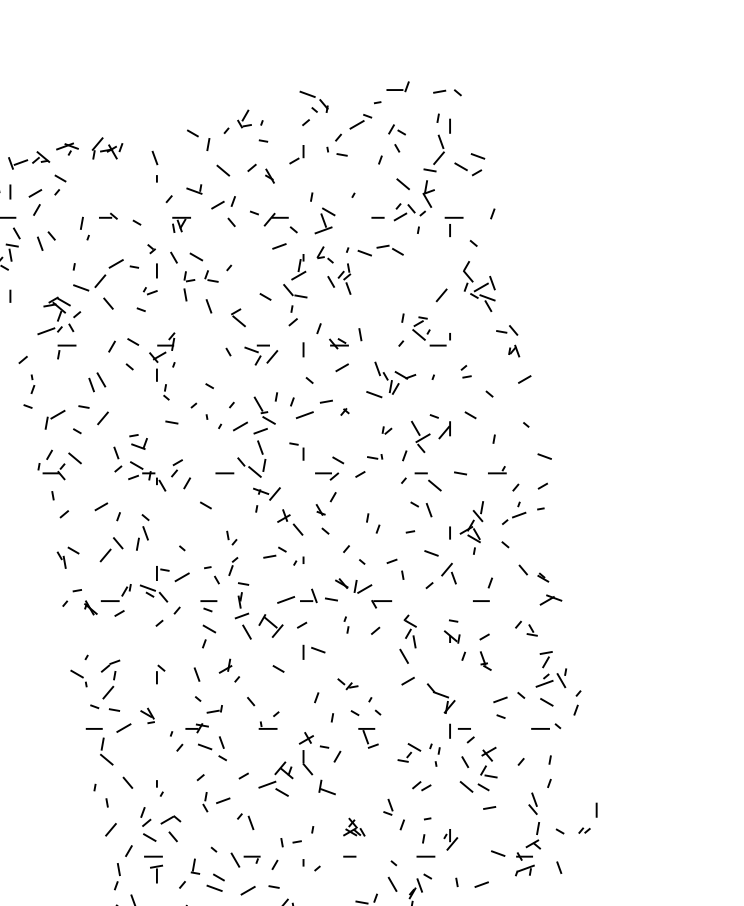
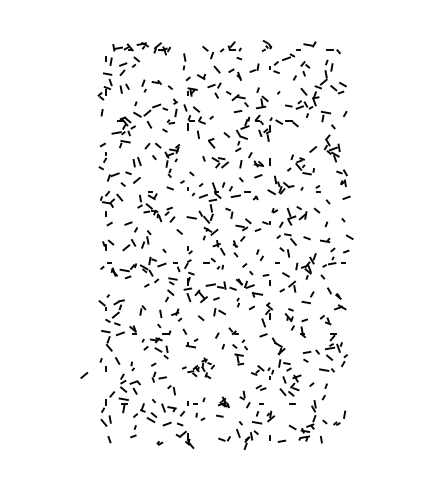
part: (312, 105) -> (266, 45), size x0.6
part: (290, 769) -> (198, 368), size x0.6
line: (111, 829) -> (84, 375), moved

